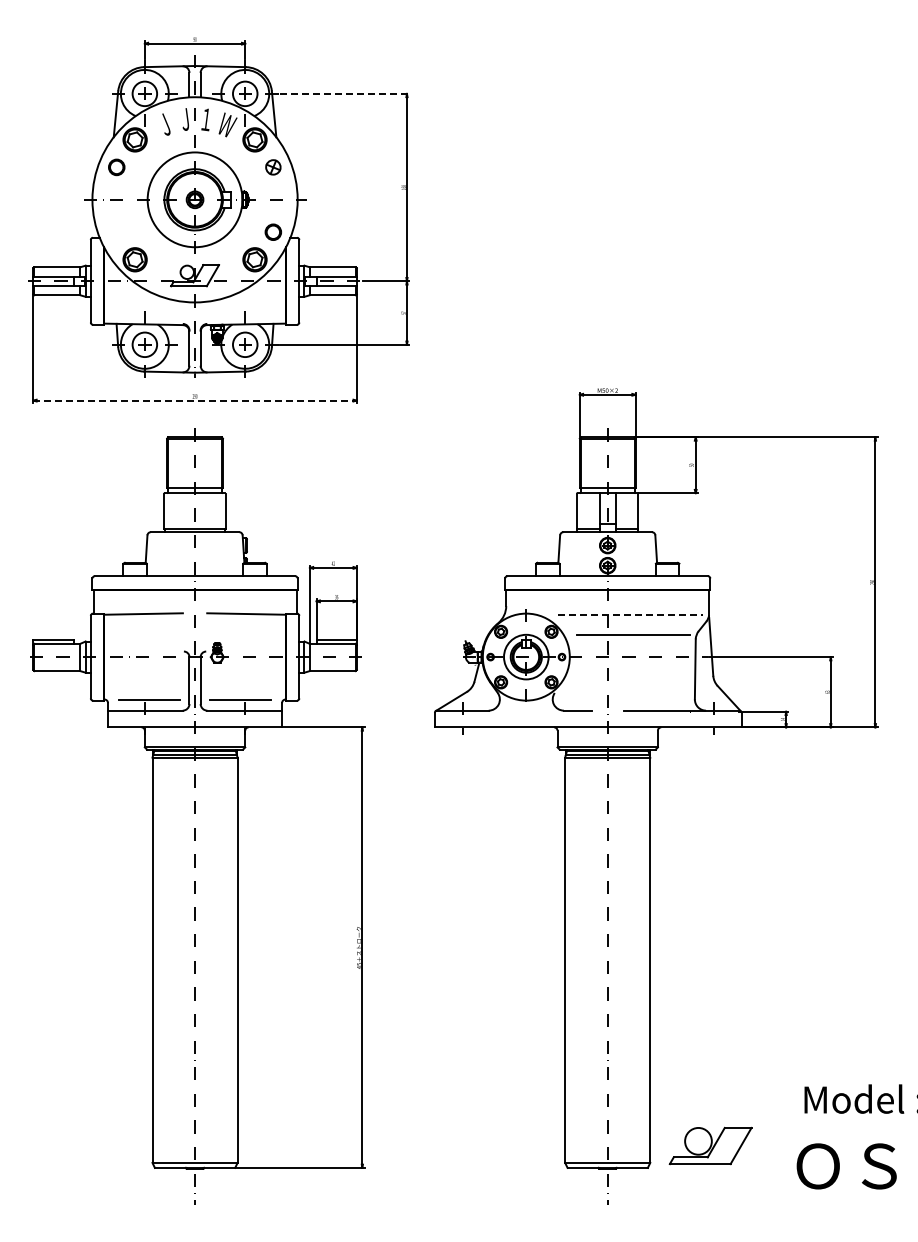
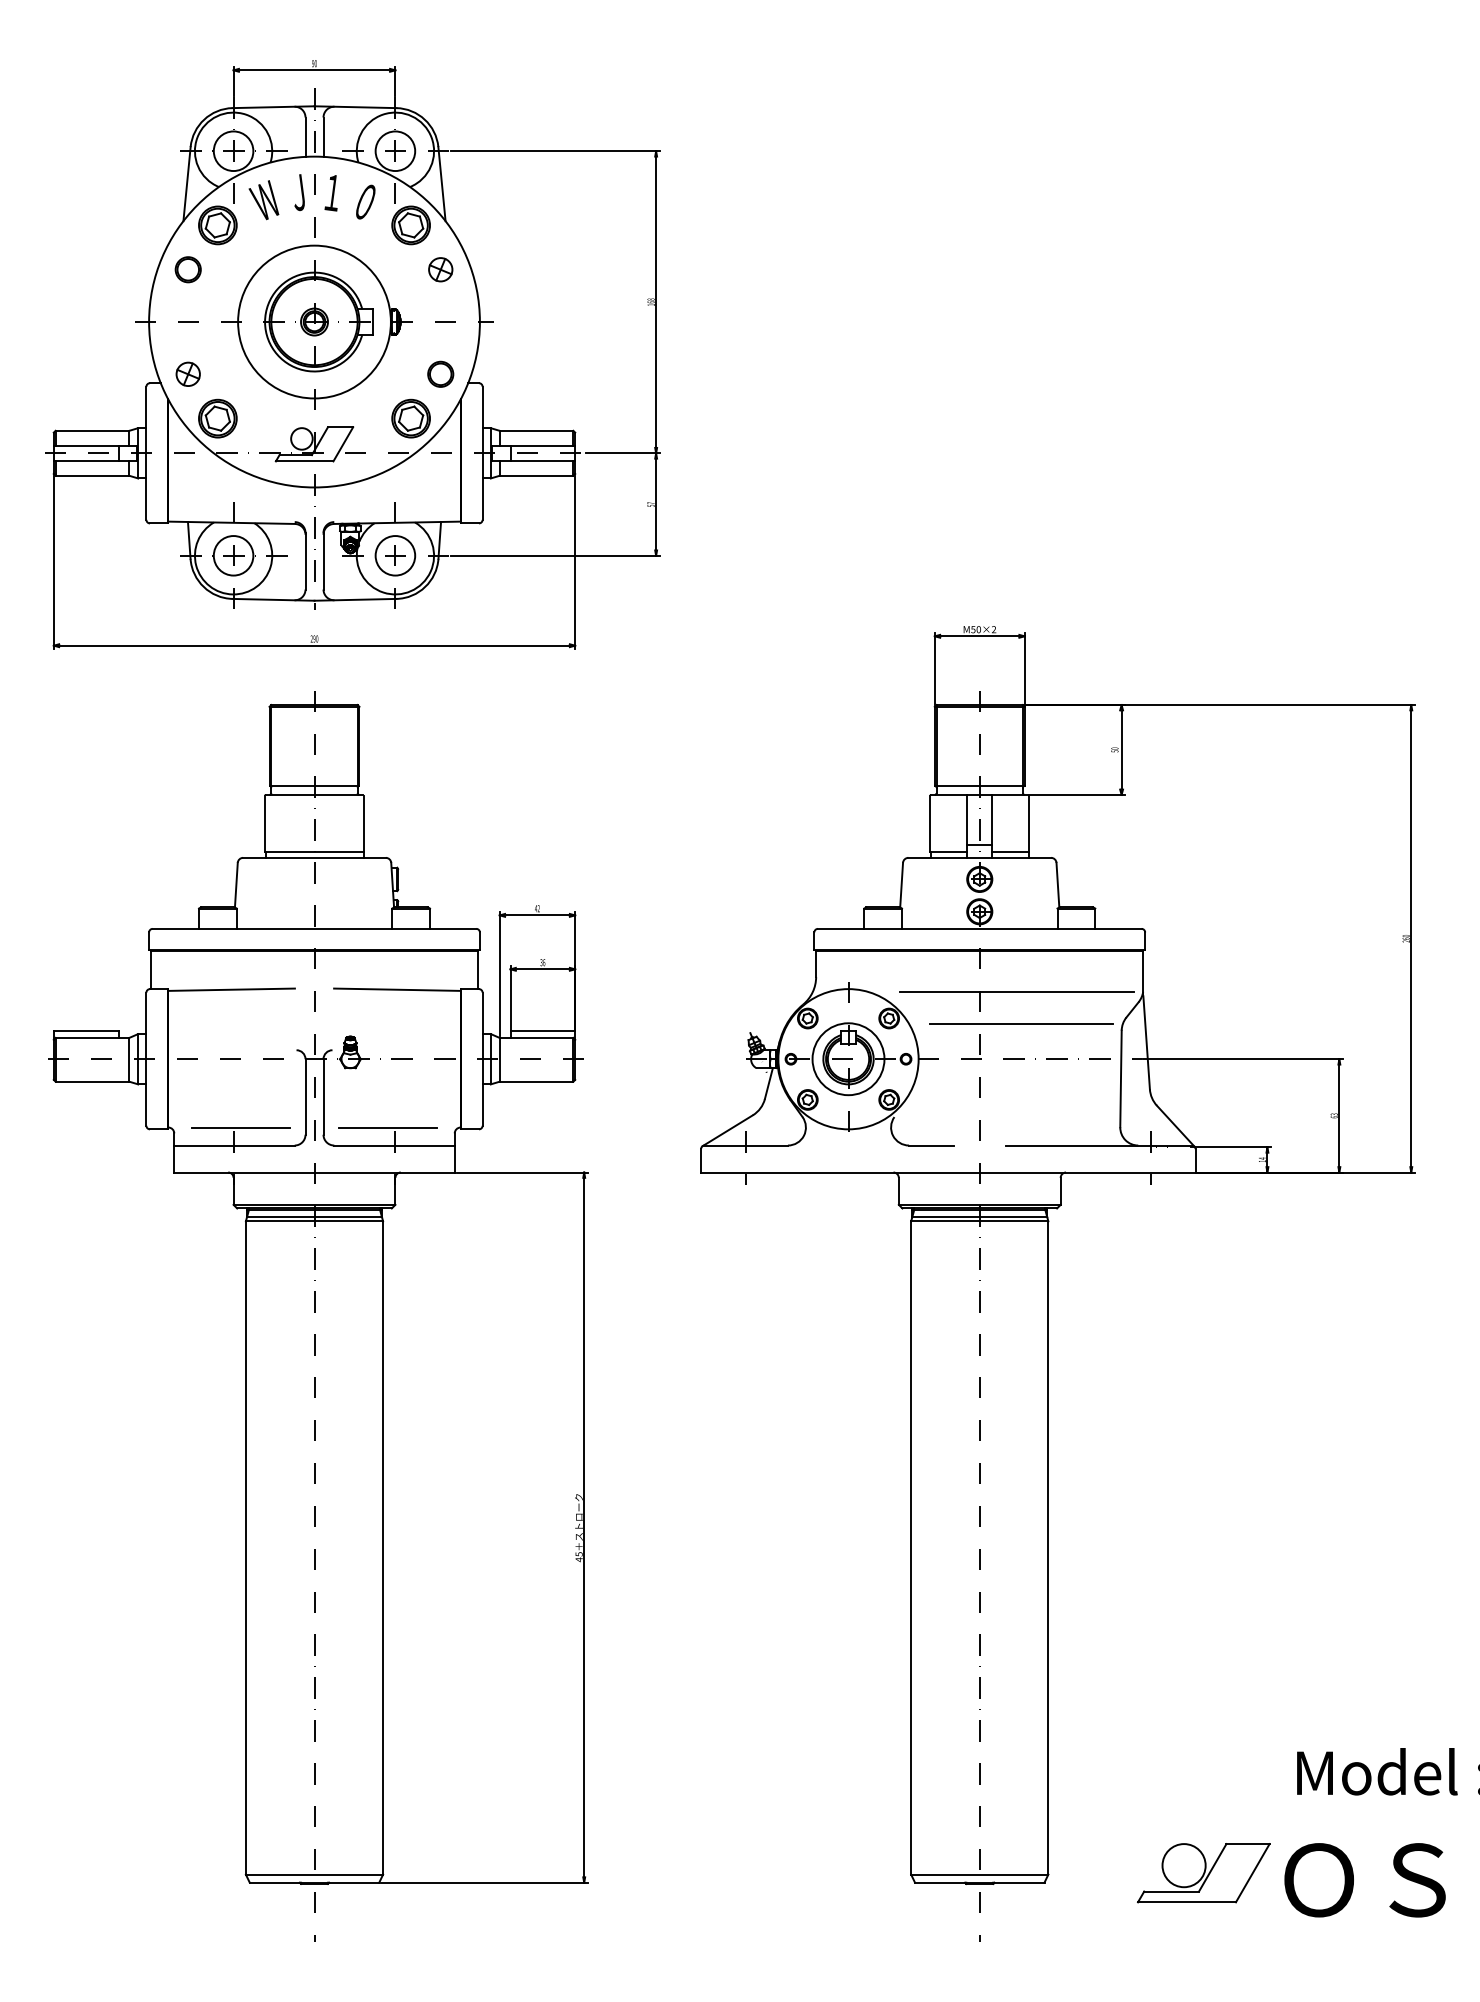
line: (344, 93) -> (555, 150), dashed -> solid
text: (163, 124) -> (263, 200), Ｊ -> Ｗ
text: (227, 124) -> (366, 200), Ｗ -> ０
part: (116, 232) -> (187, 374), added
line: (195, 400) -> (315, 645), dashed -> solid
line: (631, 615) -> (1018, 992), dashed -> solid
part: (710, 1145) -> (1203, 1872), moved

